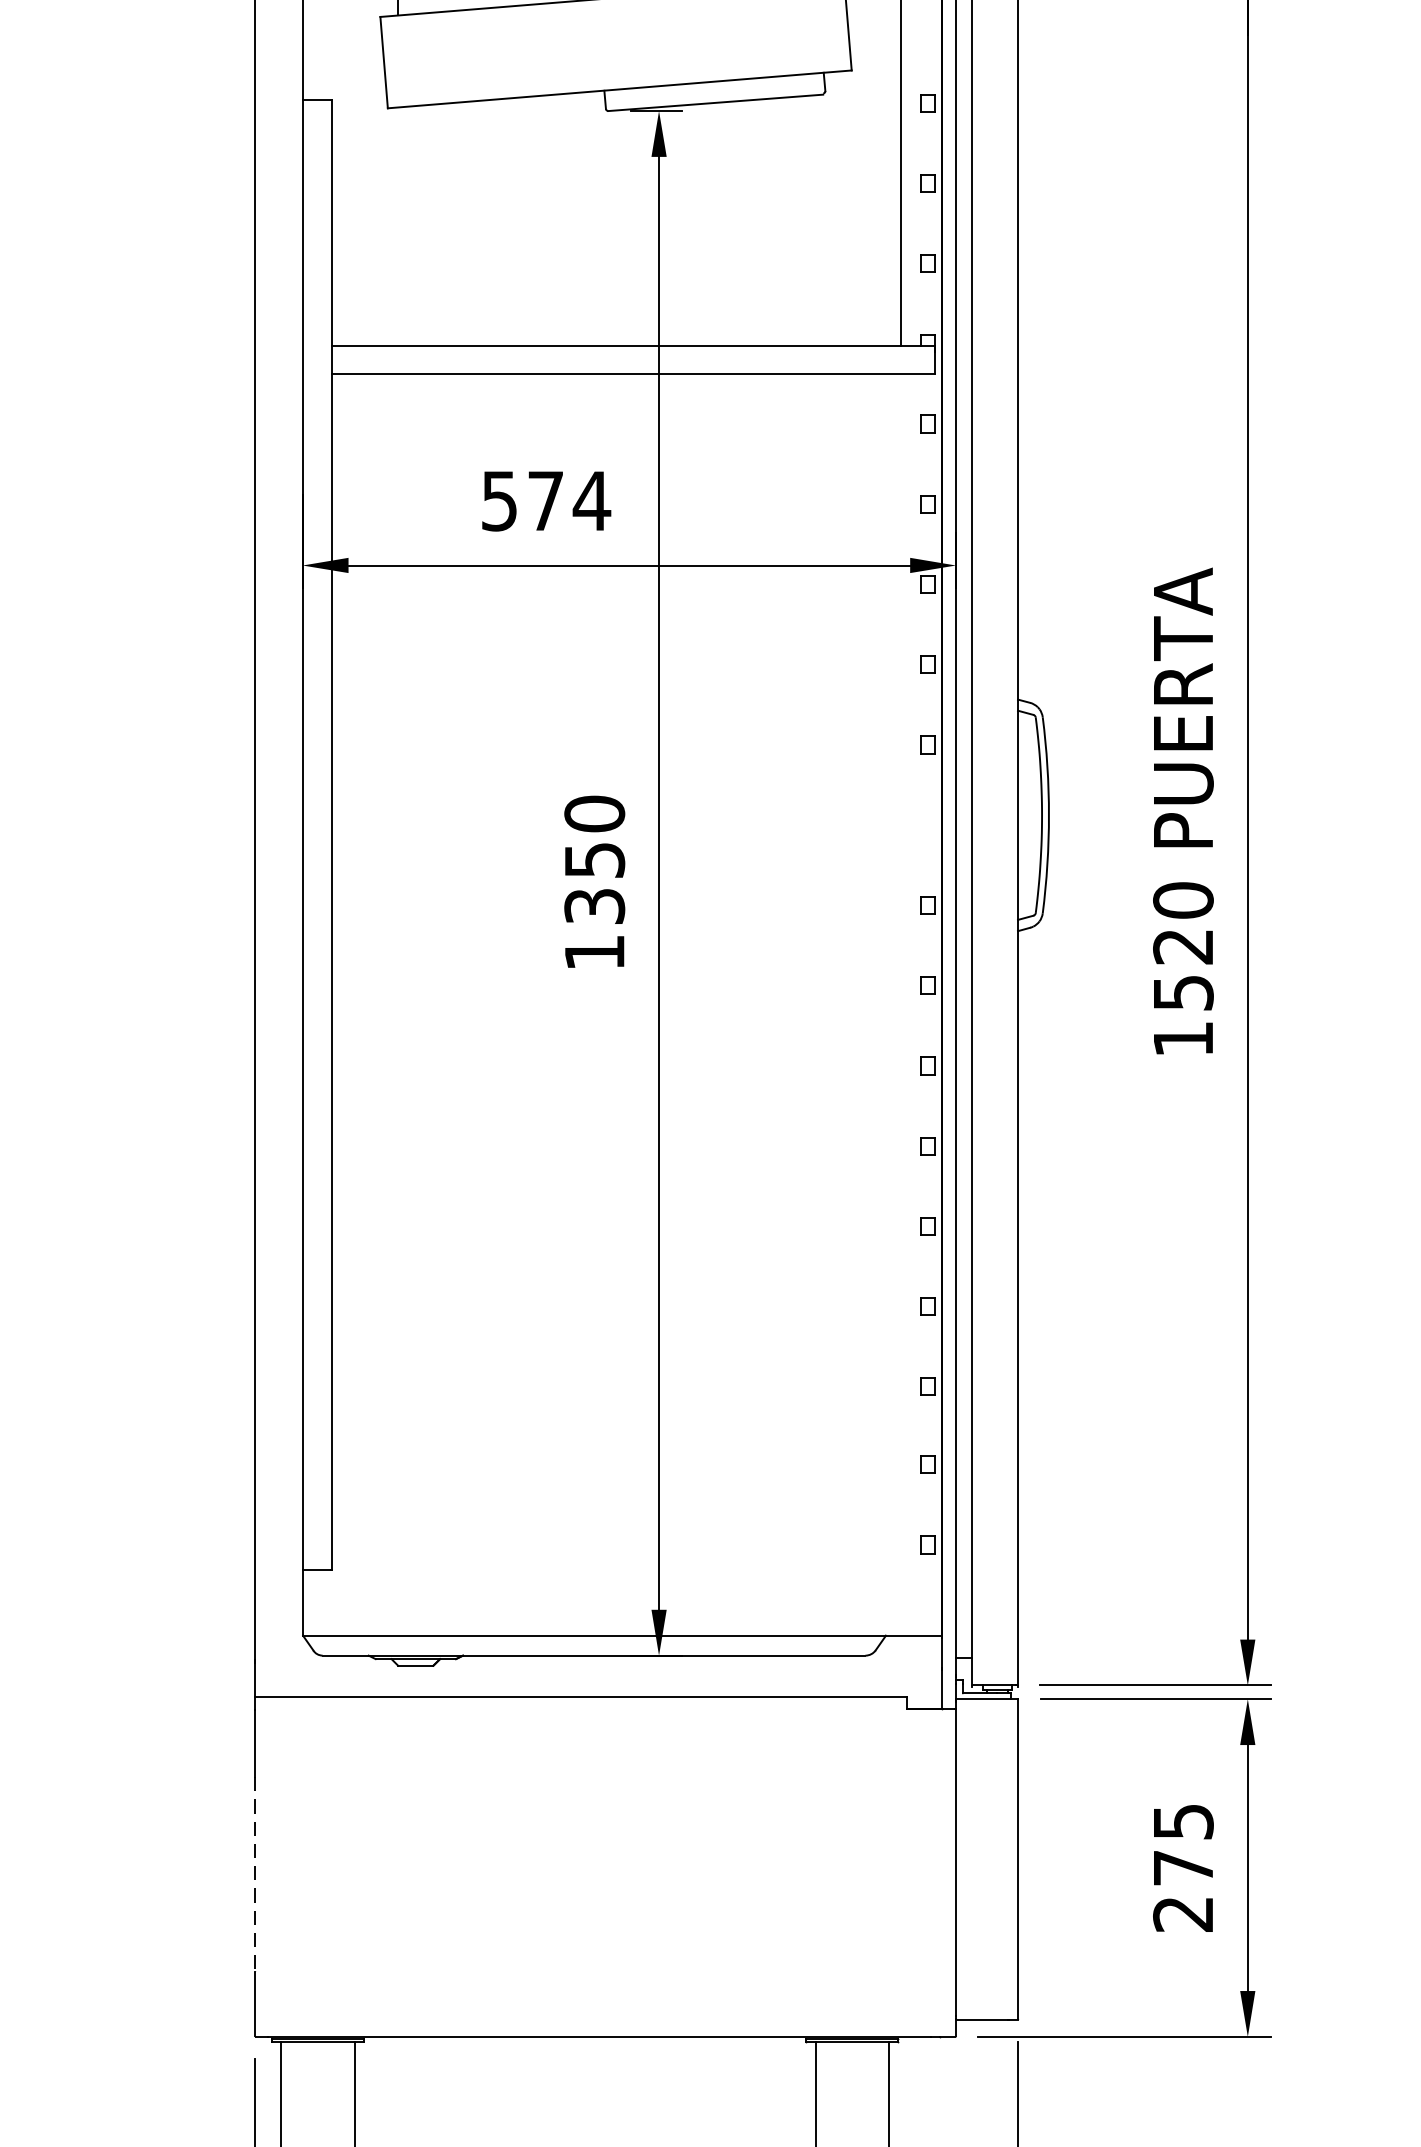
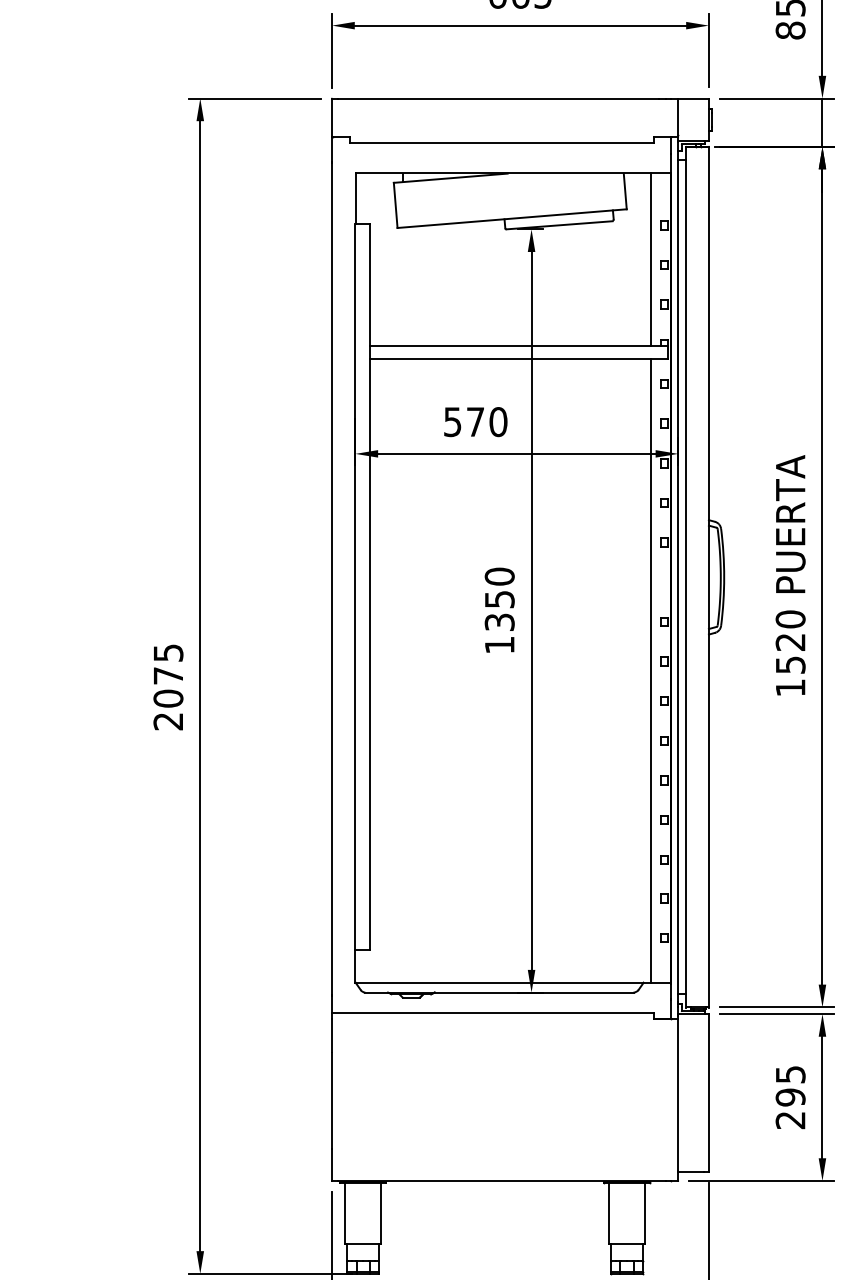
text: (590, 501) -> (497, 422), 574 -> 570
line: (899, 1003) -> (650, 670), added
text: (1183, 1868) -> (790, 1097), 275 -> 295
line: (256, 1876) -> (332, 1101), dashed -> solid

